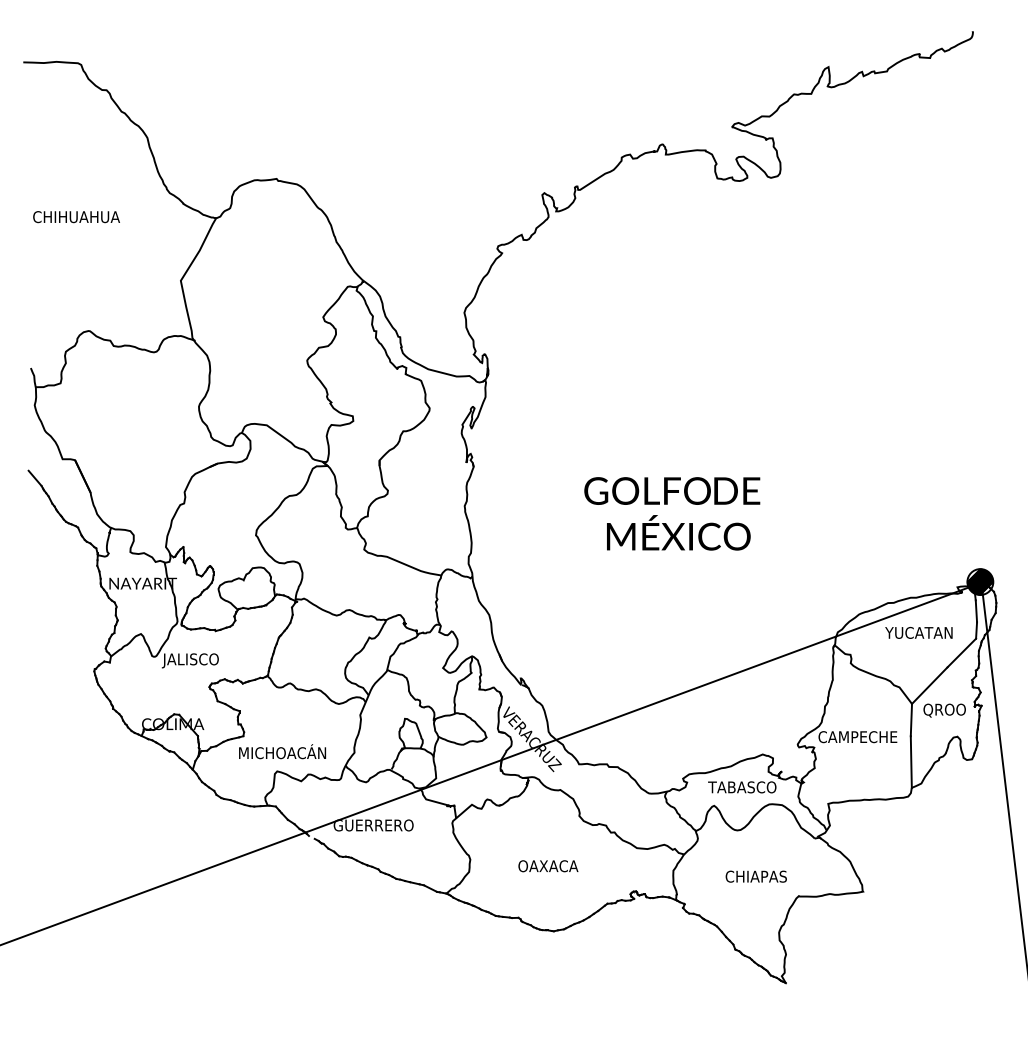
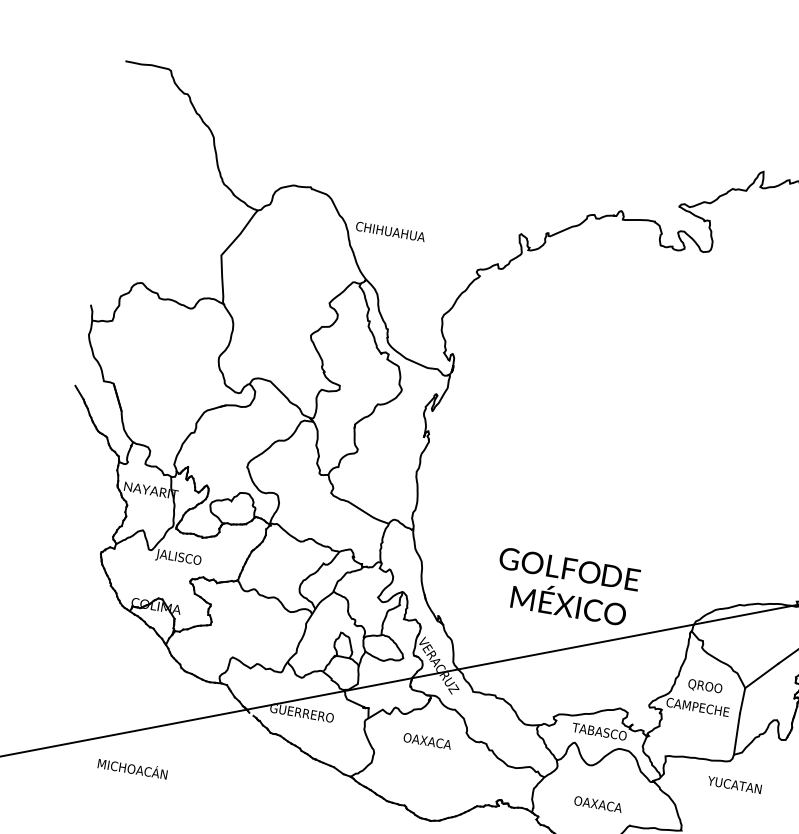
text: (76, 217) -> (390, 232), moved
text: (672, 513) -> (566, 586), moved
text: (918, 632) -> (734, 784), moved
text: (944, 710) -> (705, 686), moved
text: (282, 751) -> (132, 767), moved
text: (548, 866) -> (427, 741), moved
text: (758, 876) -> (600, 804), CHIAPAS -> OAXACA

